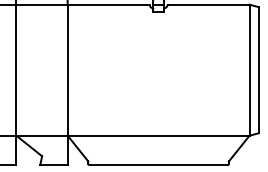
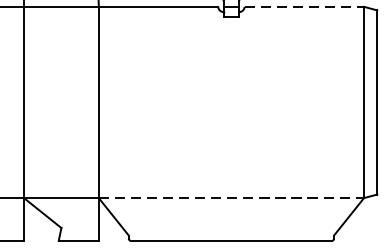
line: (208, 4) -> (304, 6), solid -> dashed
line: (158, 135) -> (231, 197), solid -> dashed

